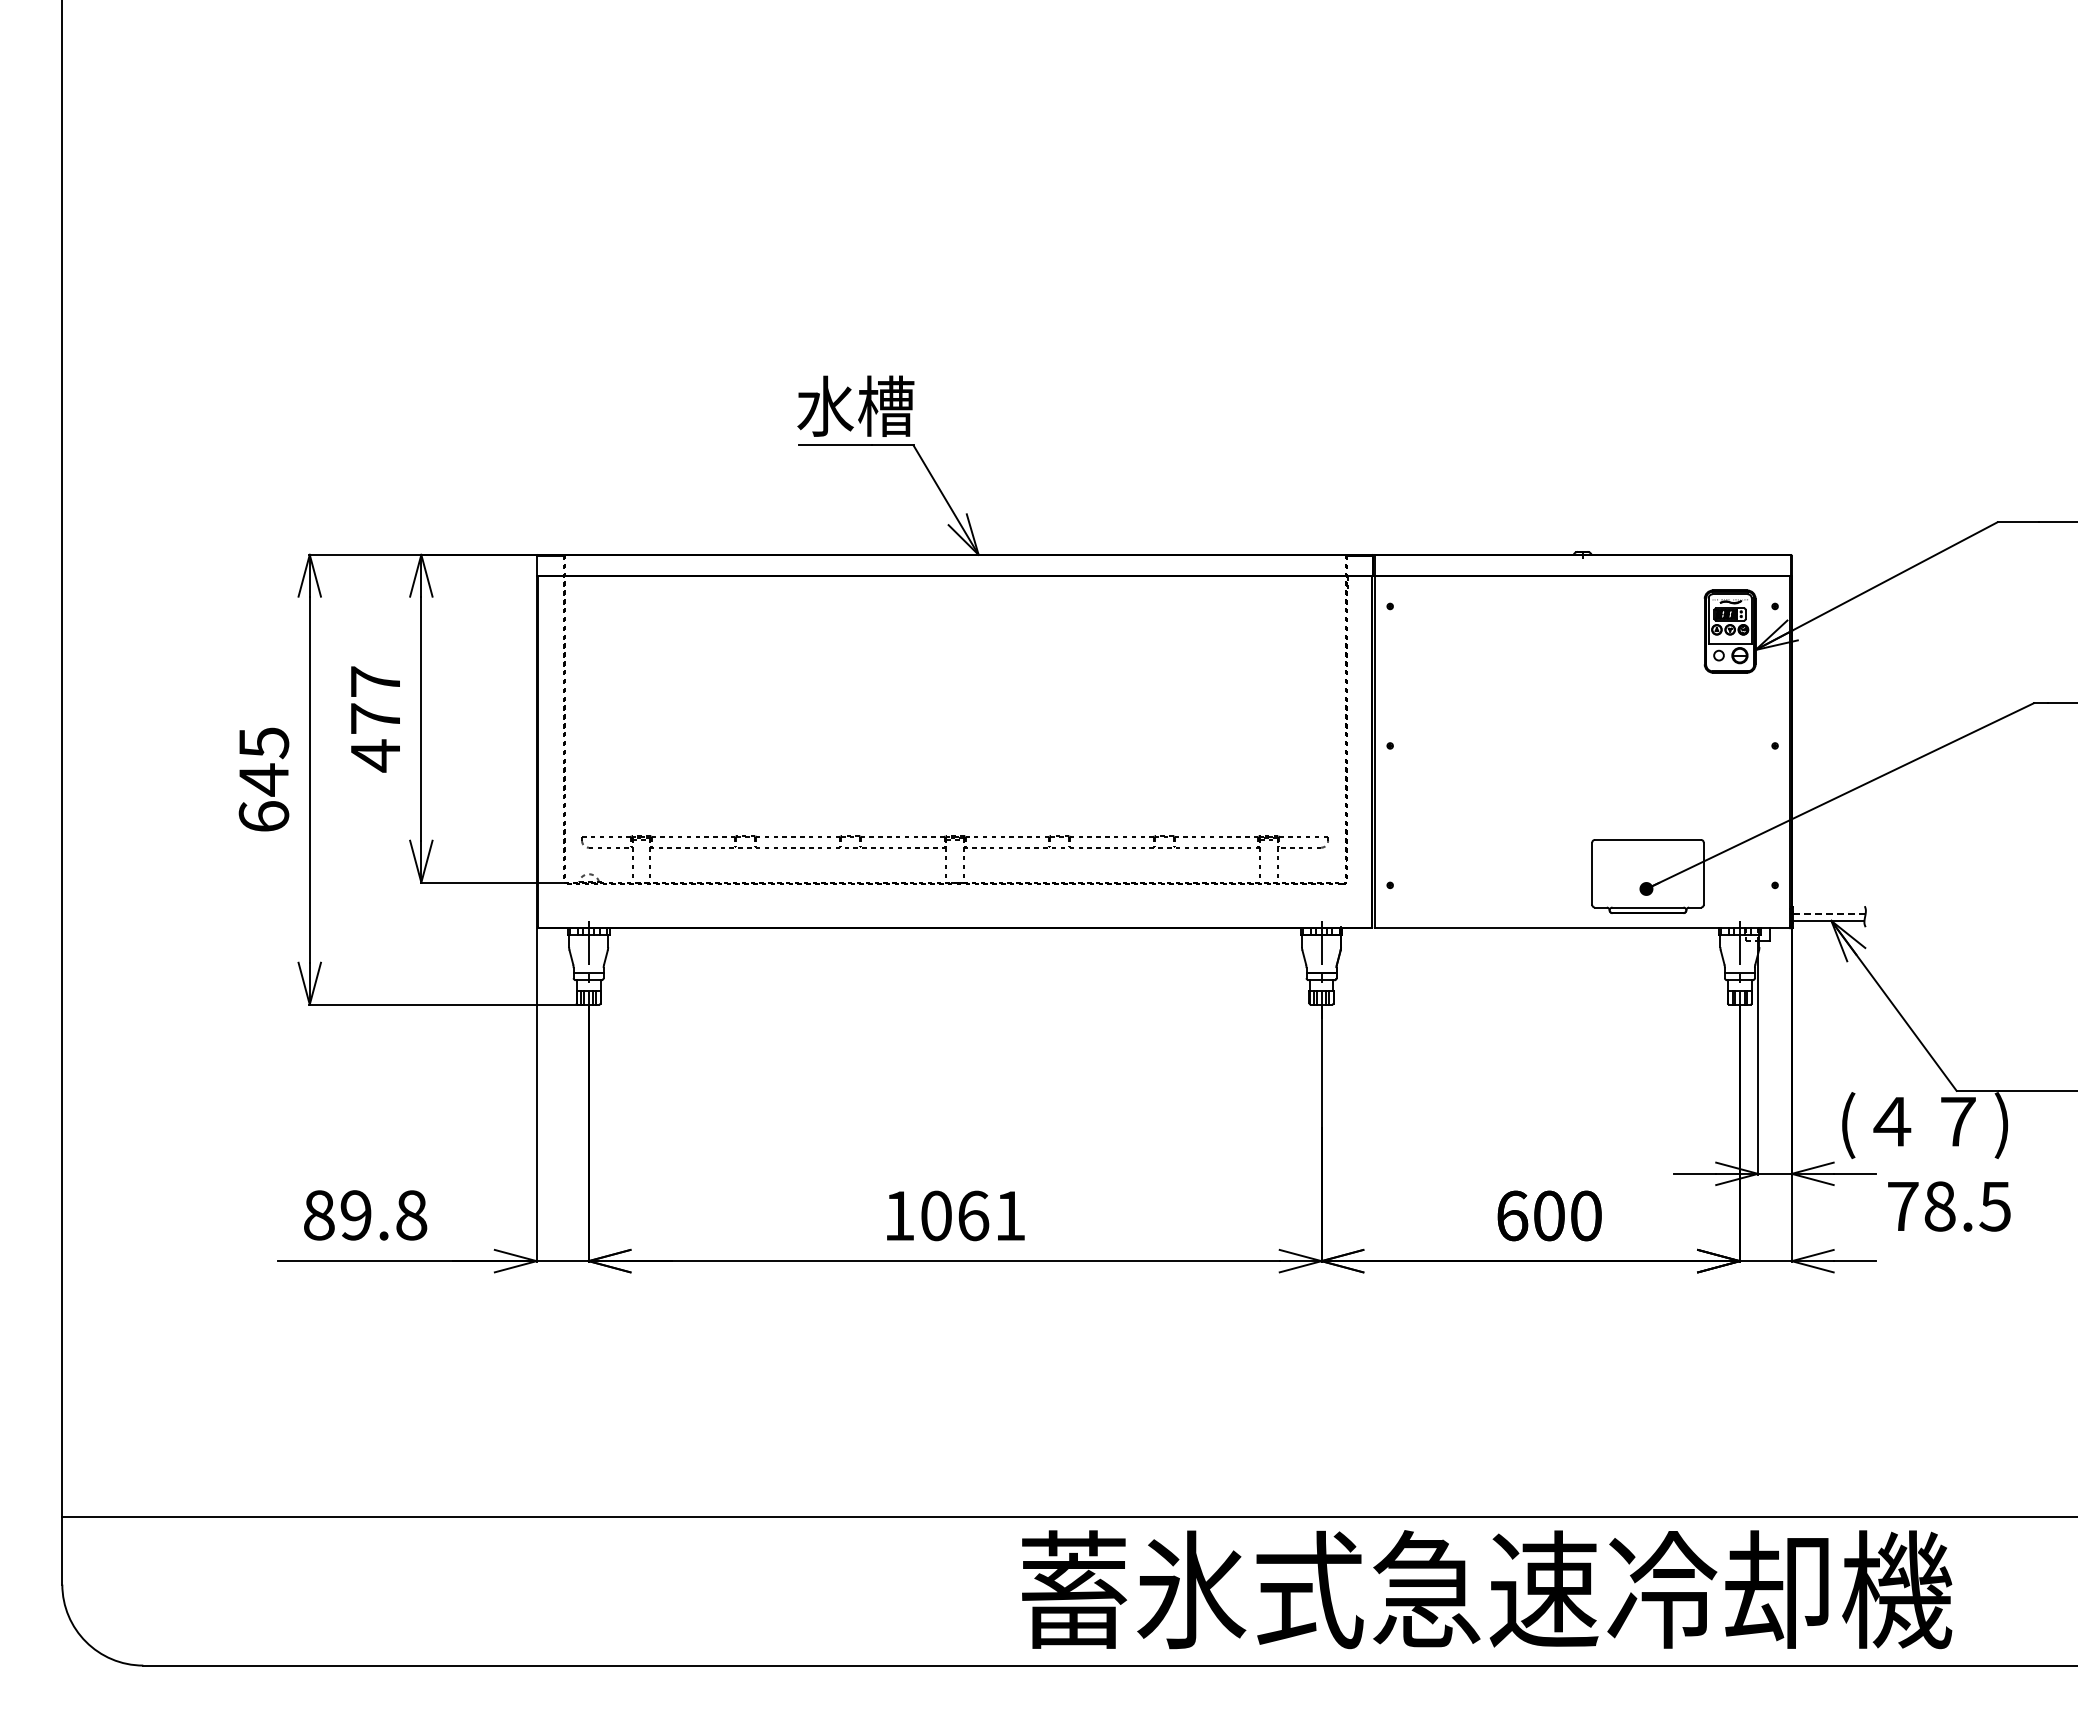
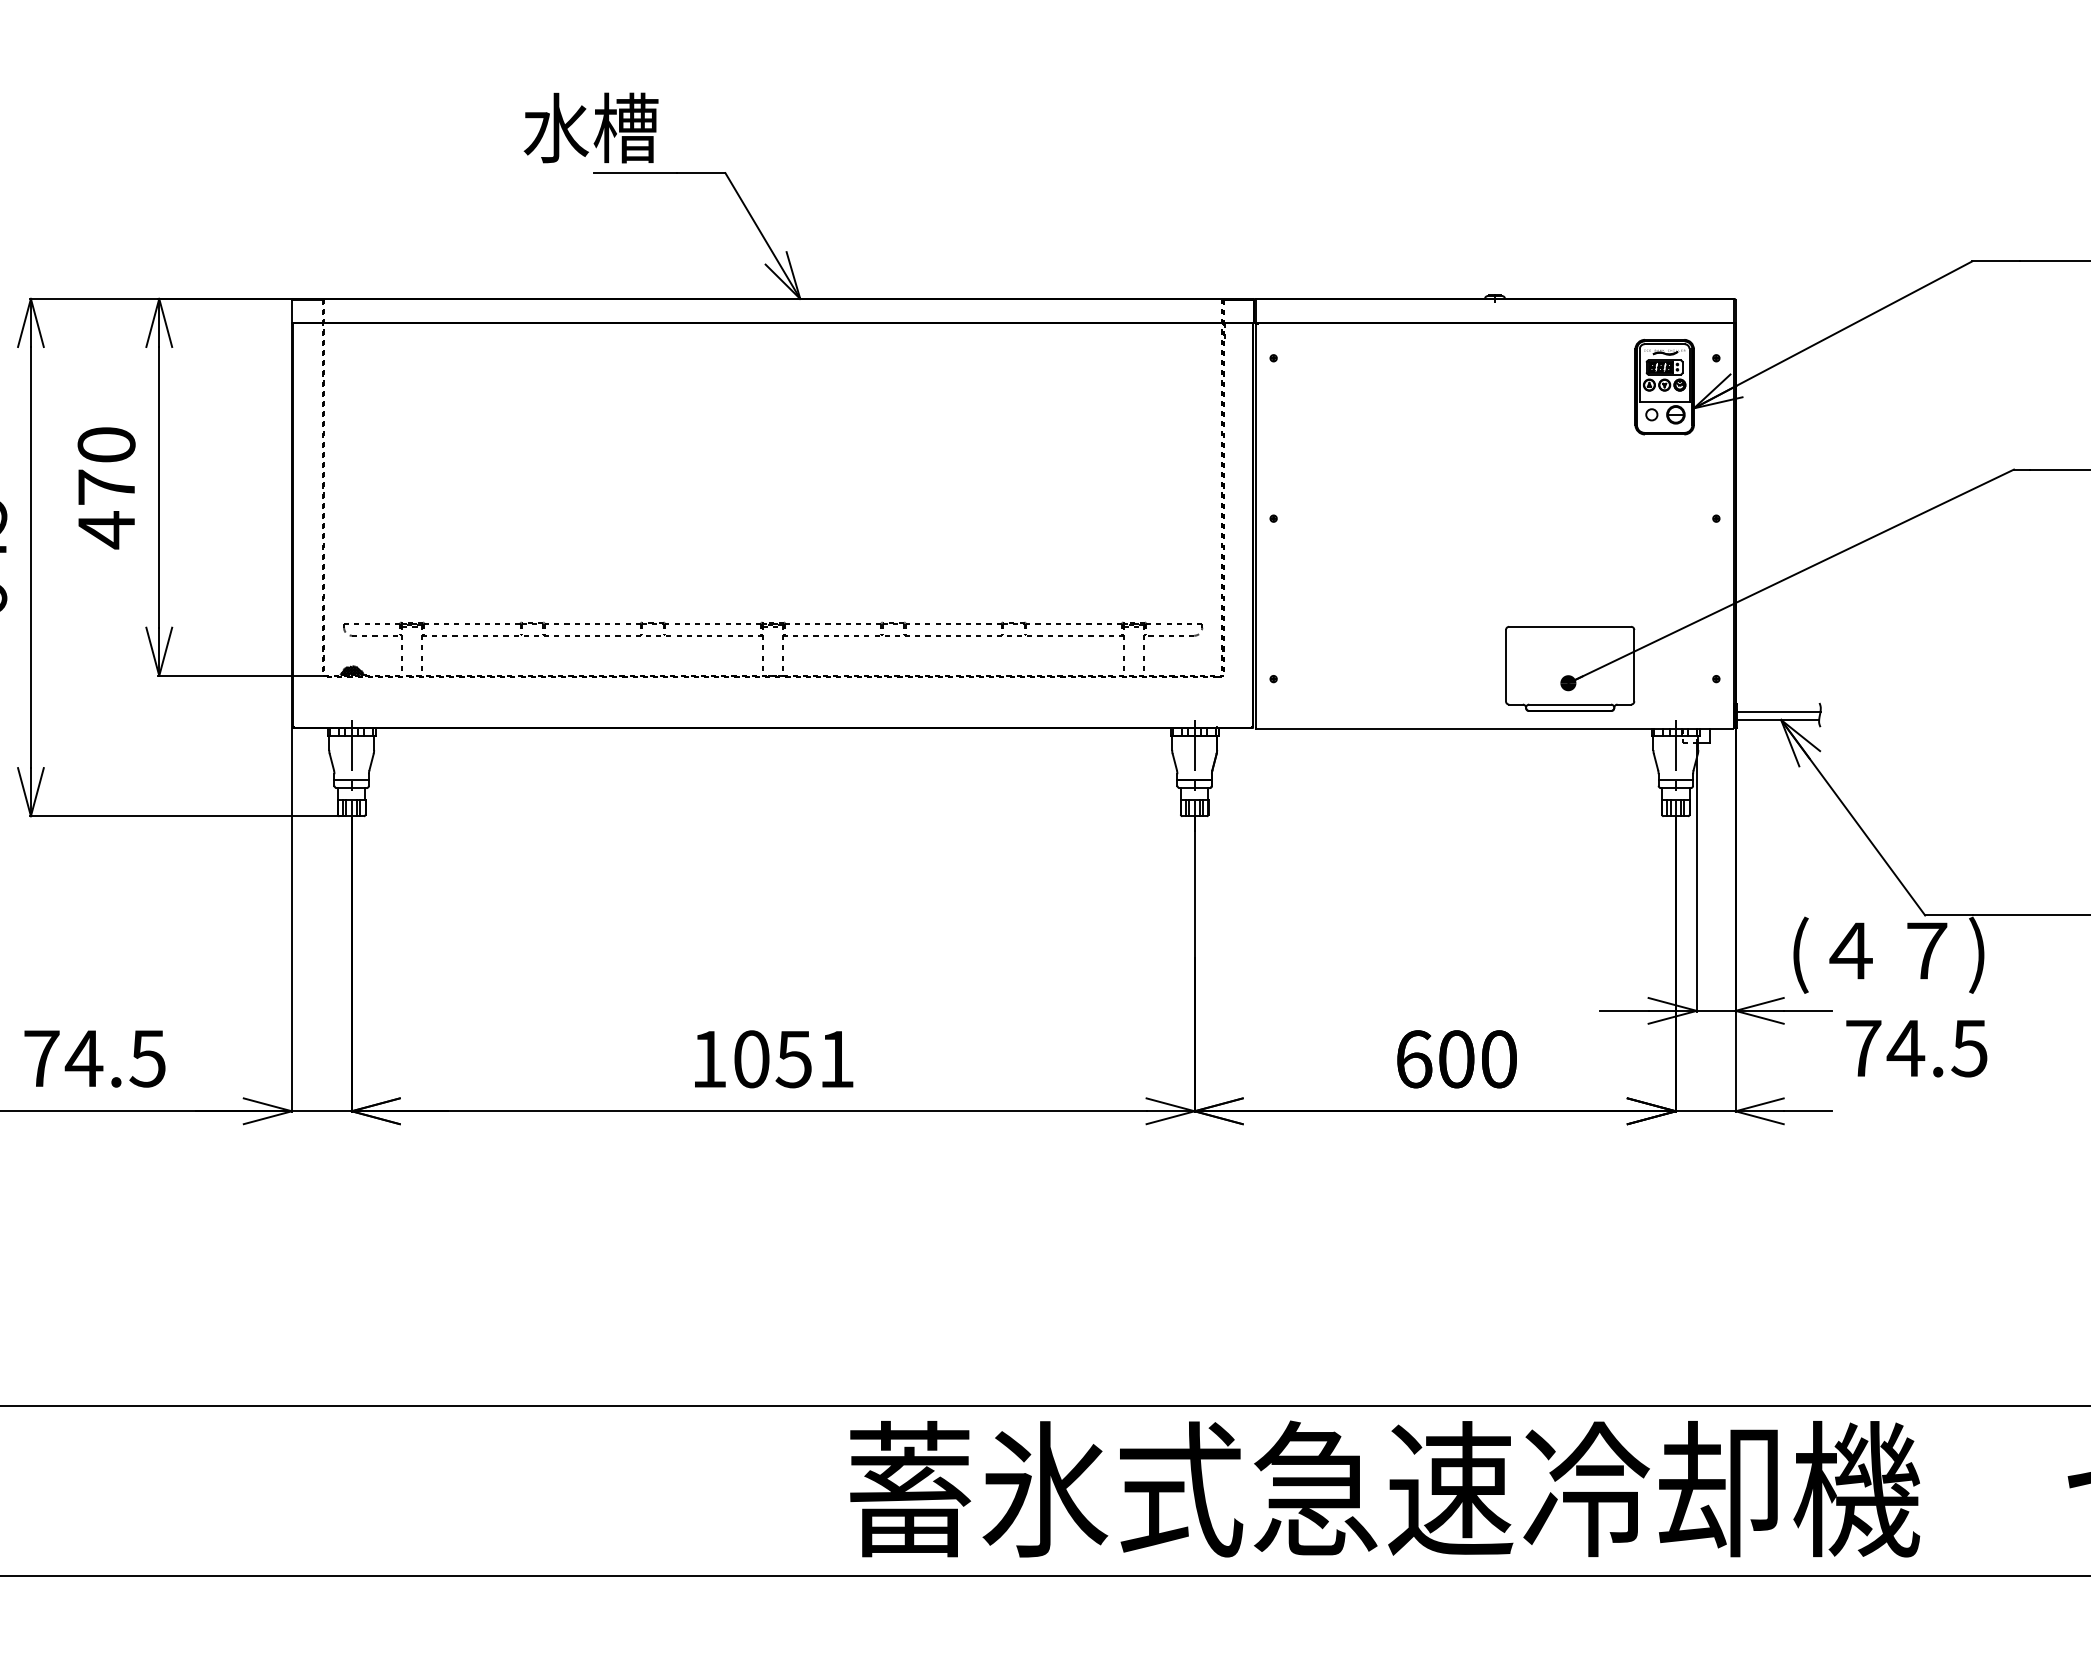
text: (855, 405) -> (590, 127), moved
text: (375, 681) -> (106, 444), 477 -> 470
hatch: (588, 877) -> (351, 670), added
line: (1830, 913) -> (1780, 711), dashed -> solid
text: (1939, 1206) -> (1905, 1048), 78.5 -> 74.5
text: (365, 1215) -> (95, 1058), 89.8 -> 74.5
text: (973, 1215) -> (794, 1058), 1061 -> 1051

